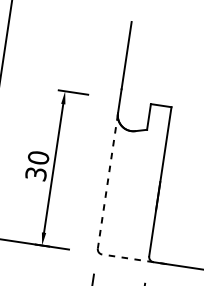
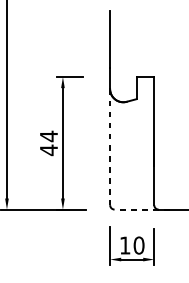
text: (36, 166) -> (48, 143), 30 -> 44

